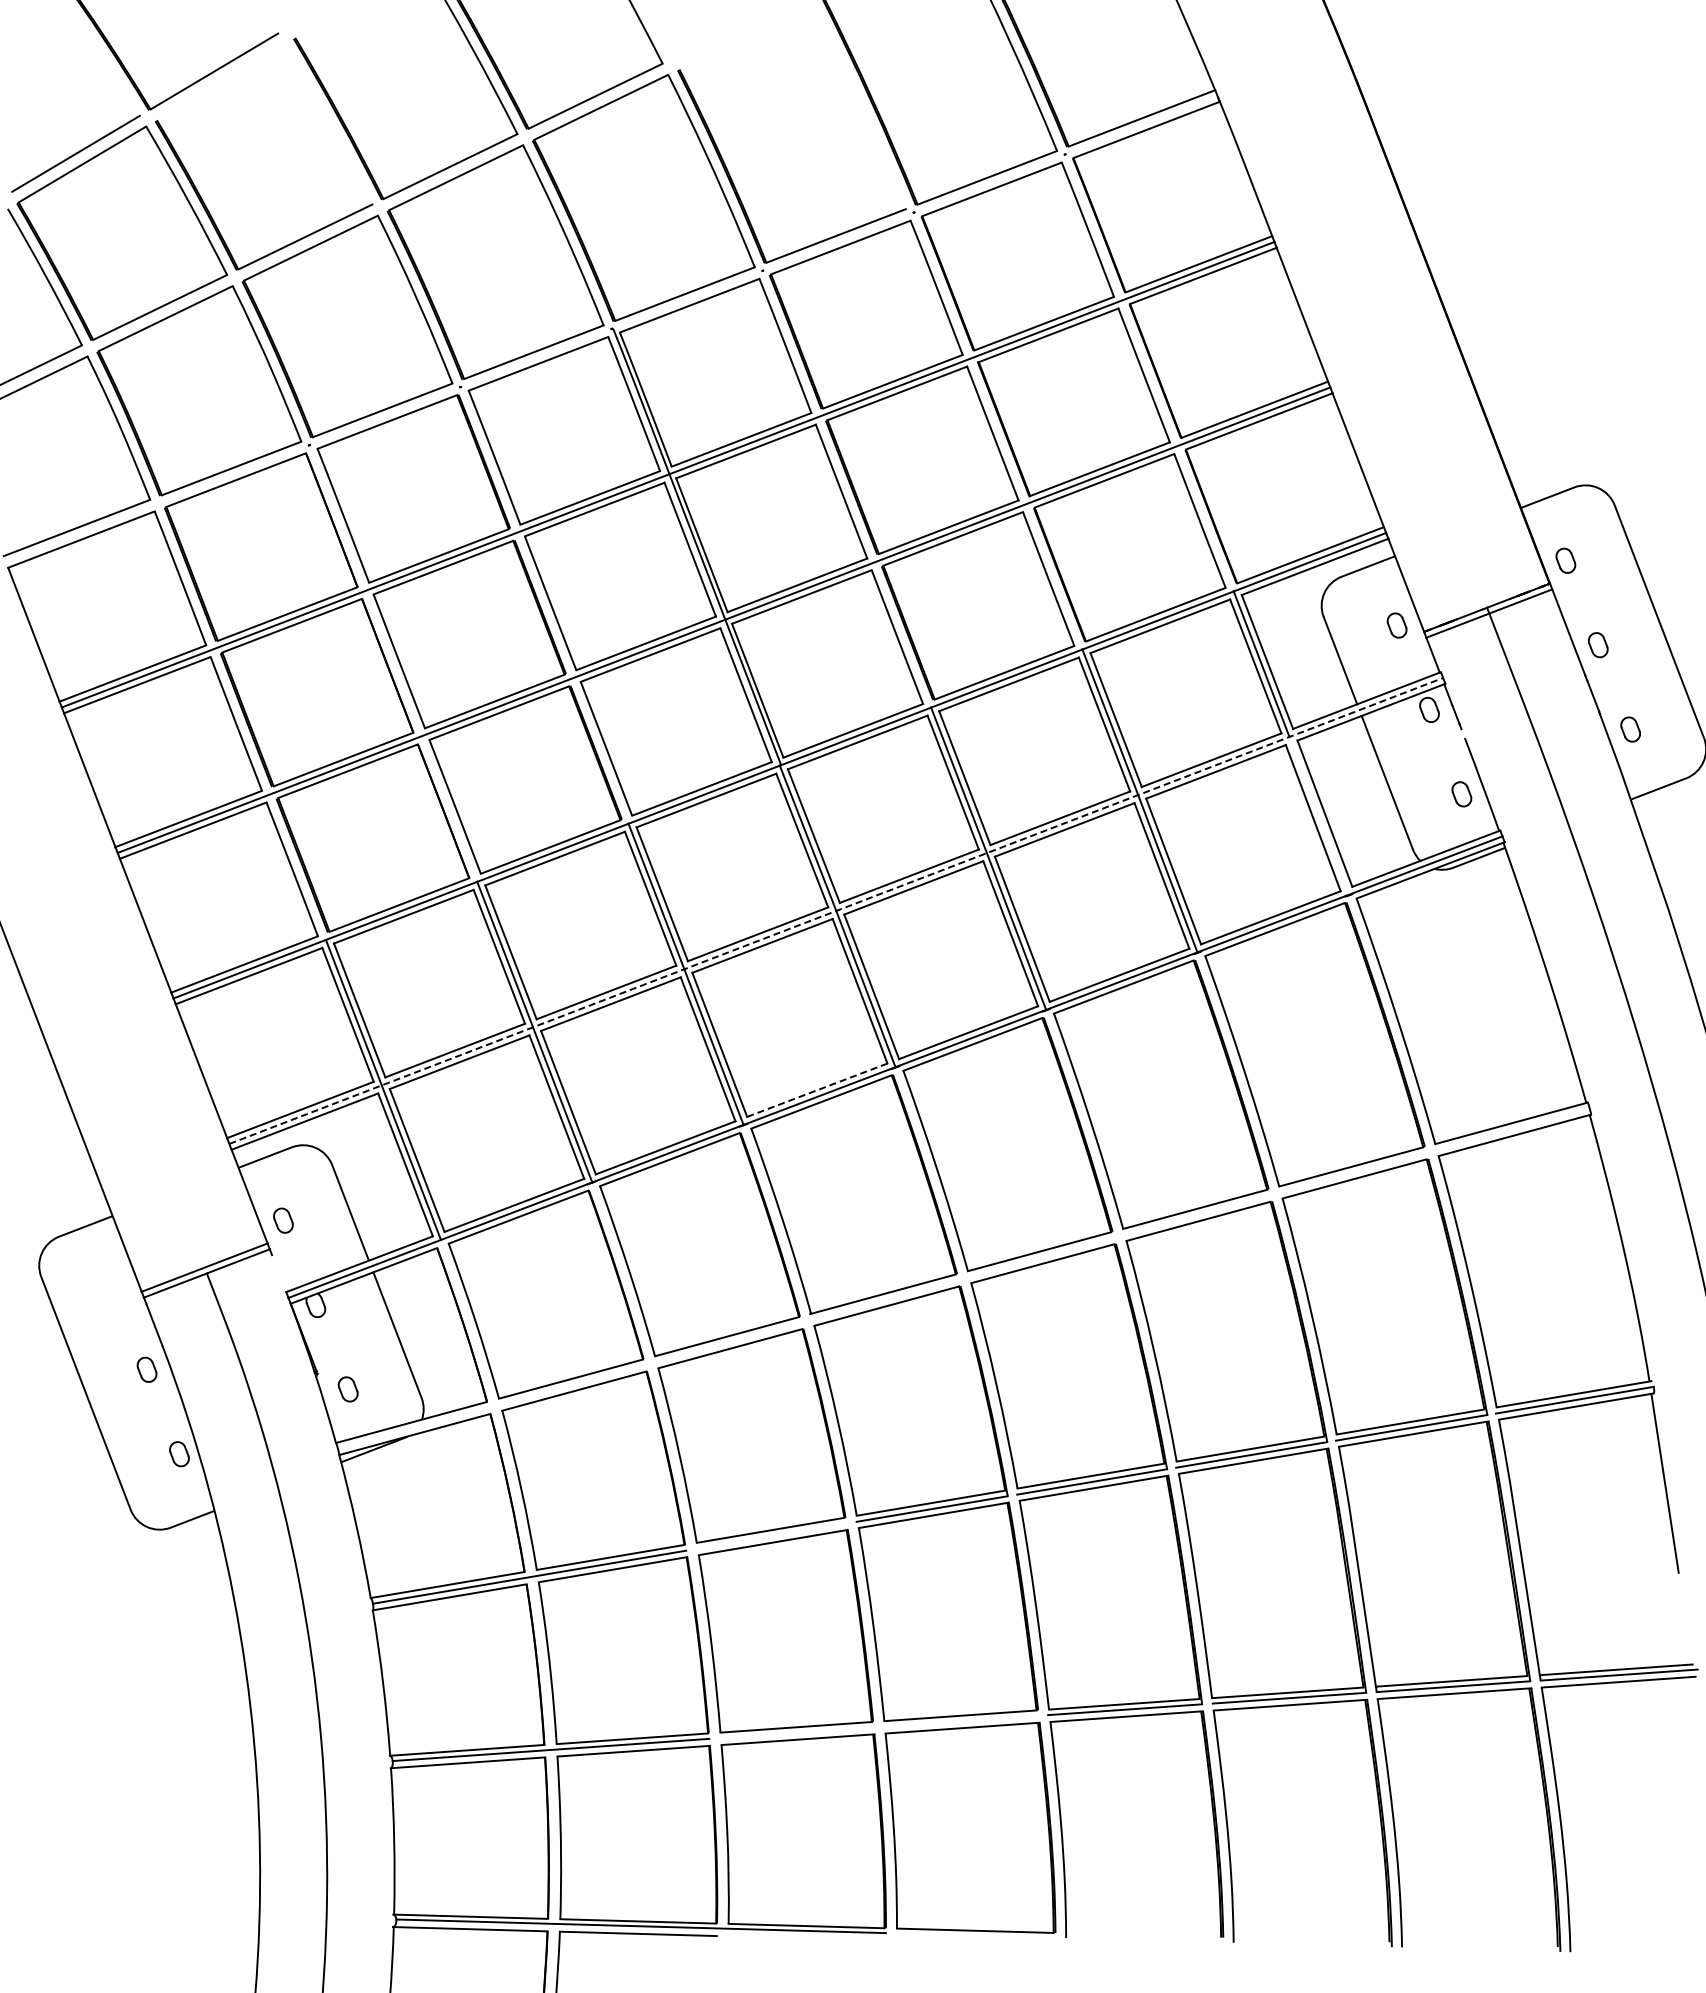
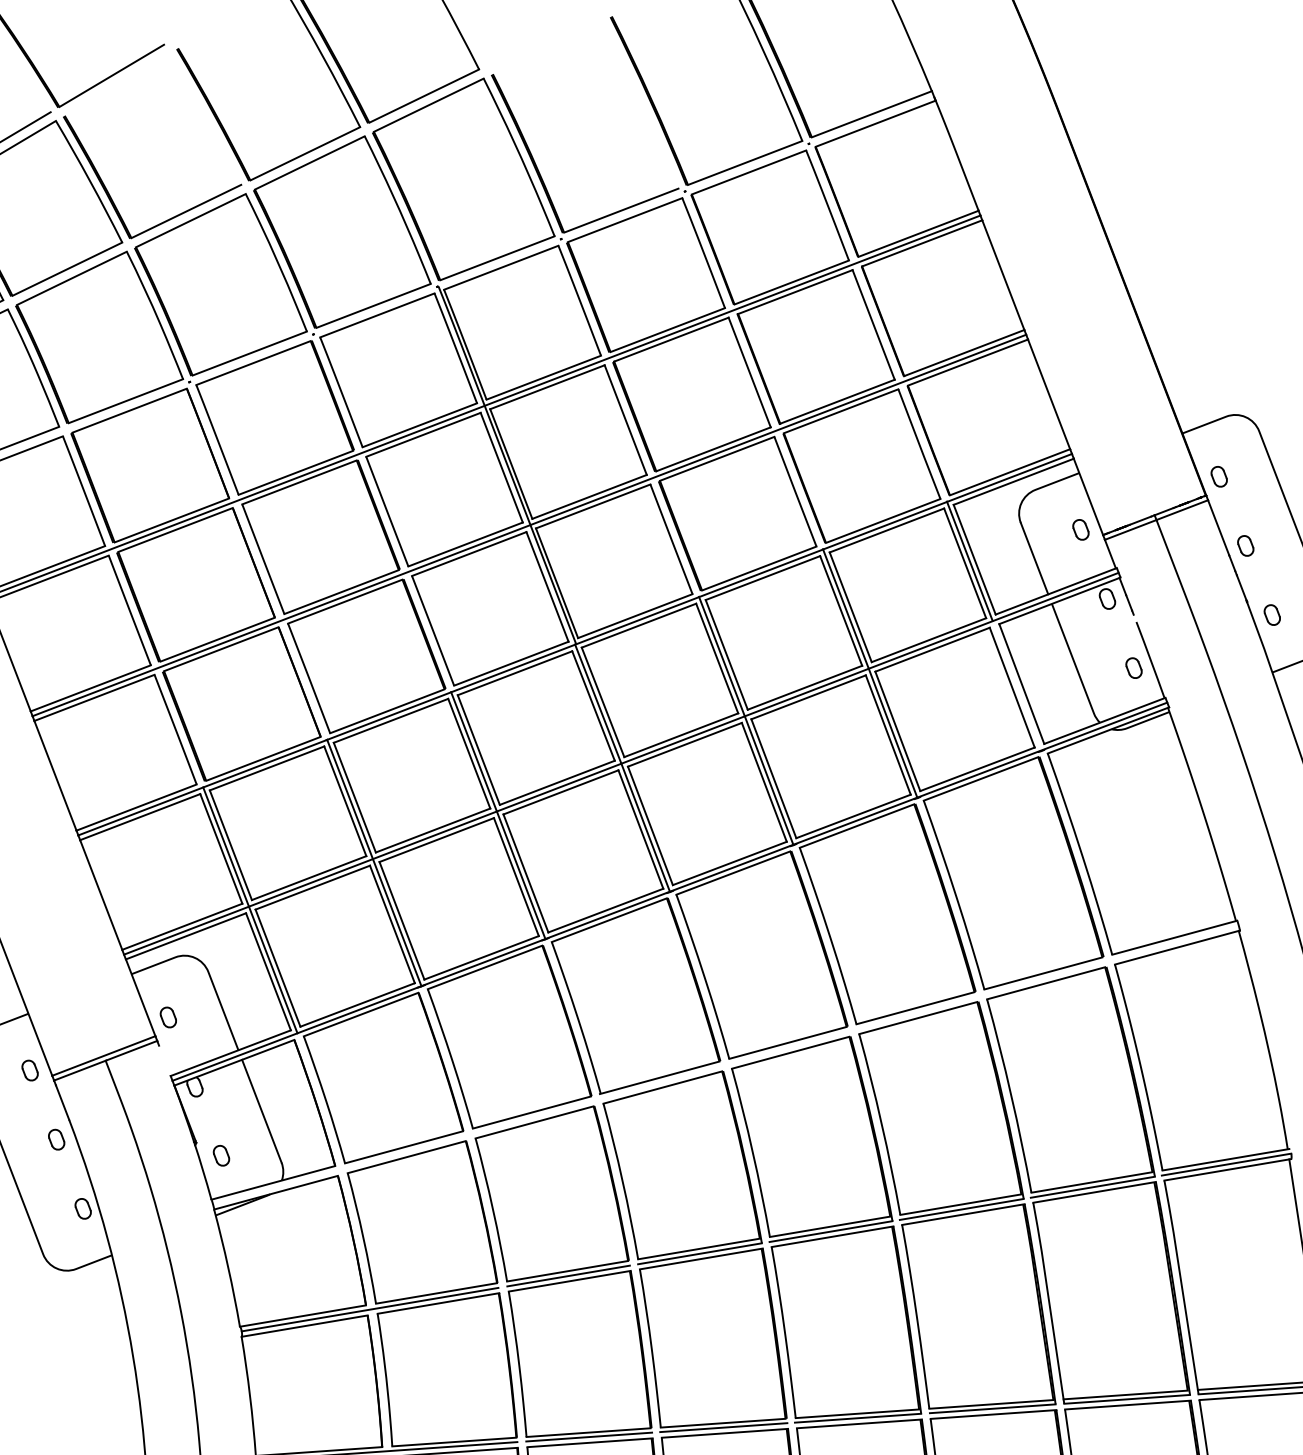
line: (836, 910) -> (621, 763), dashed -> solid
line: (816, 1090) -> (605, 910), dashed -> solid
part: (114, 1285) -> (29, 1070), added
line: (771, 1535) -> (568, 1275), added
line: (960, 1720) -> (723, 1427), added
line: (796, 1732) -> (588, 1436), added

